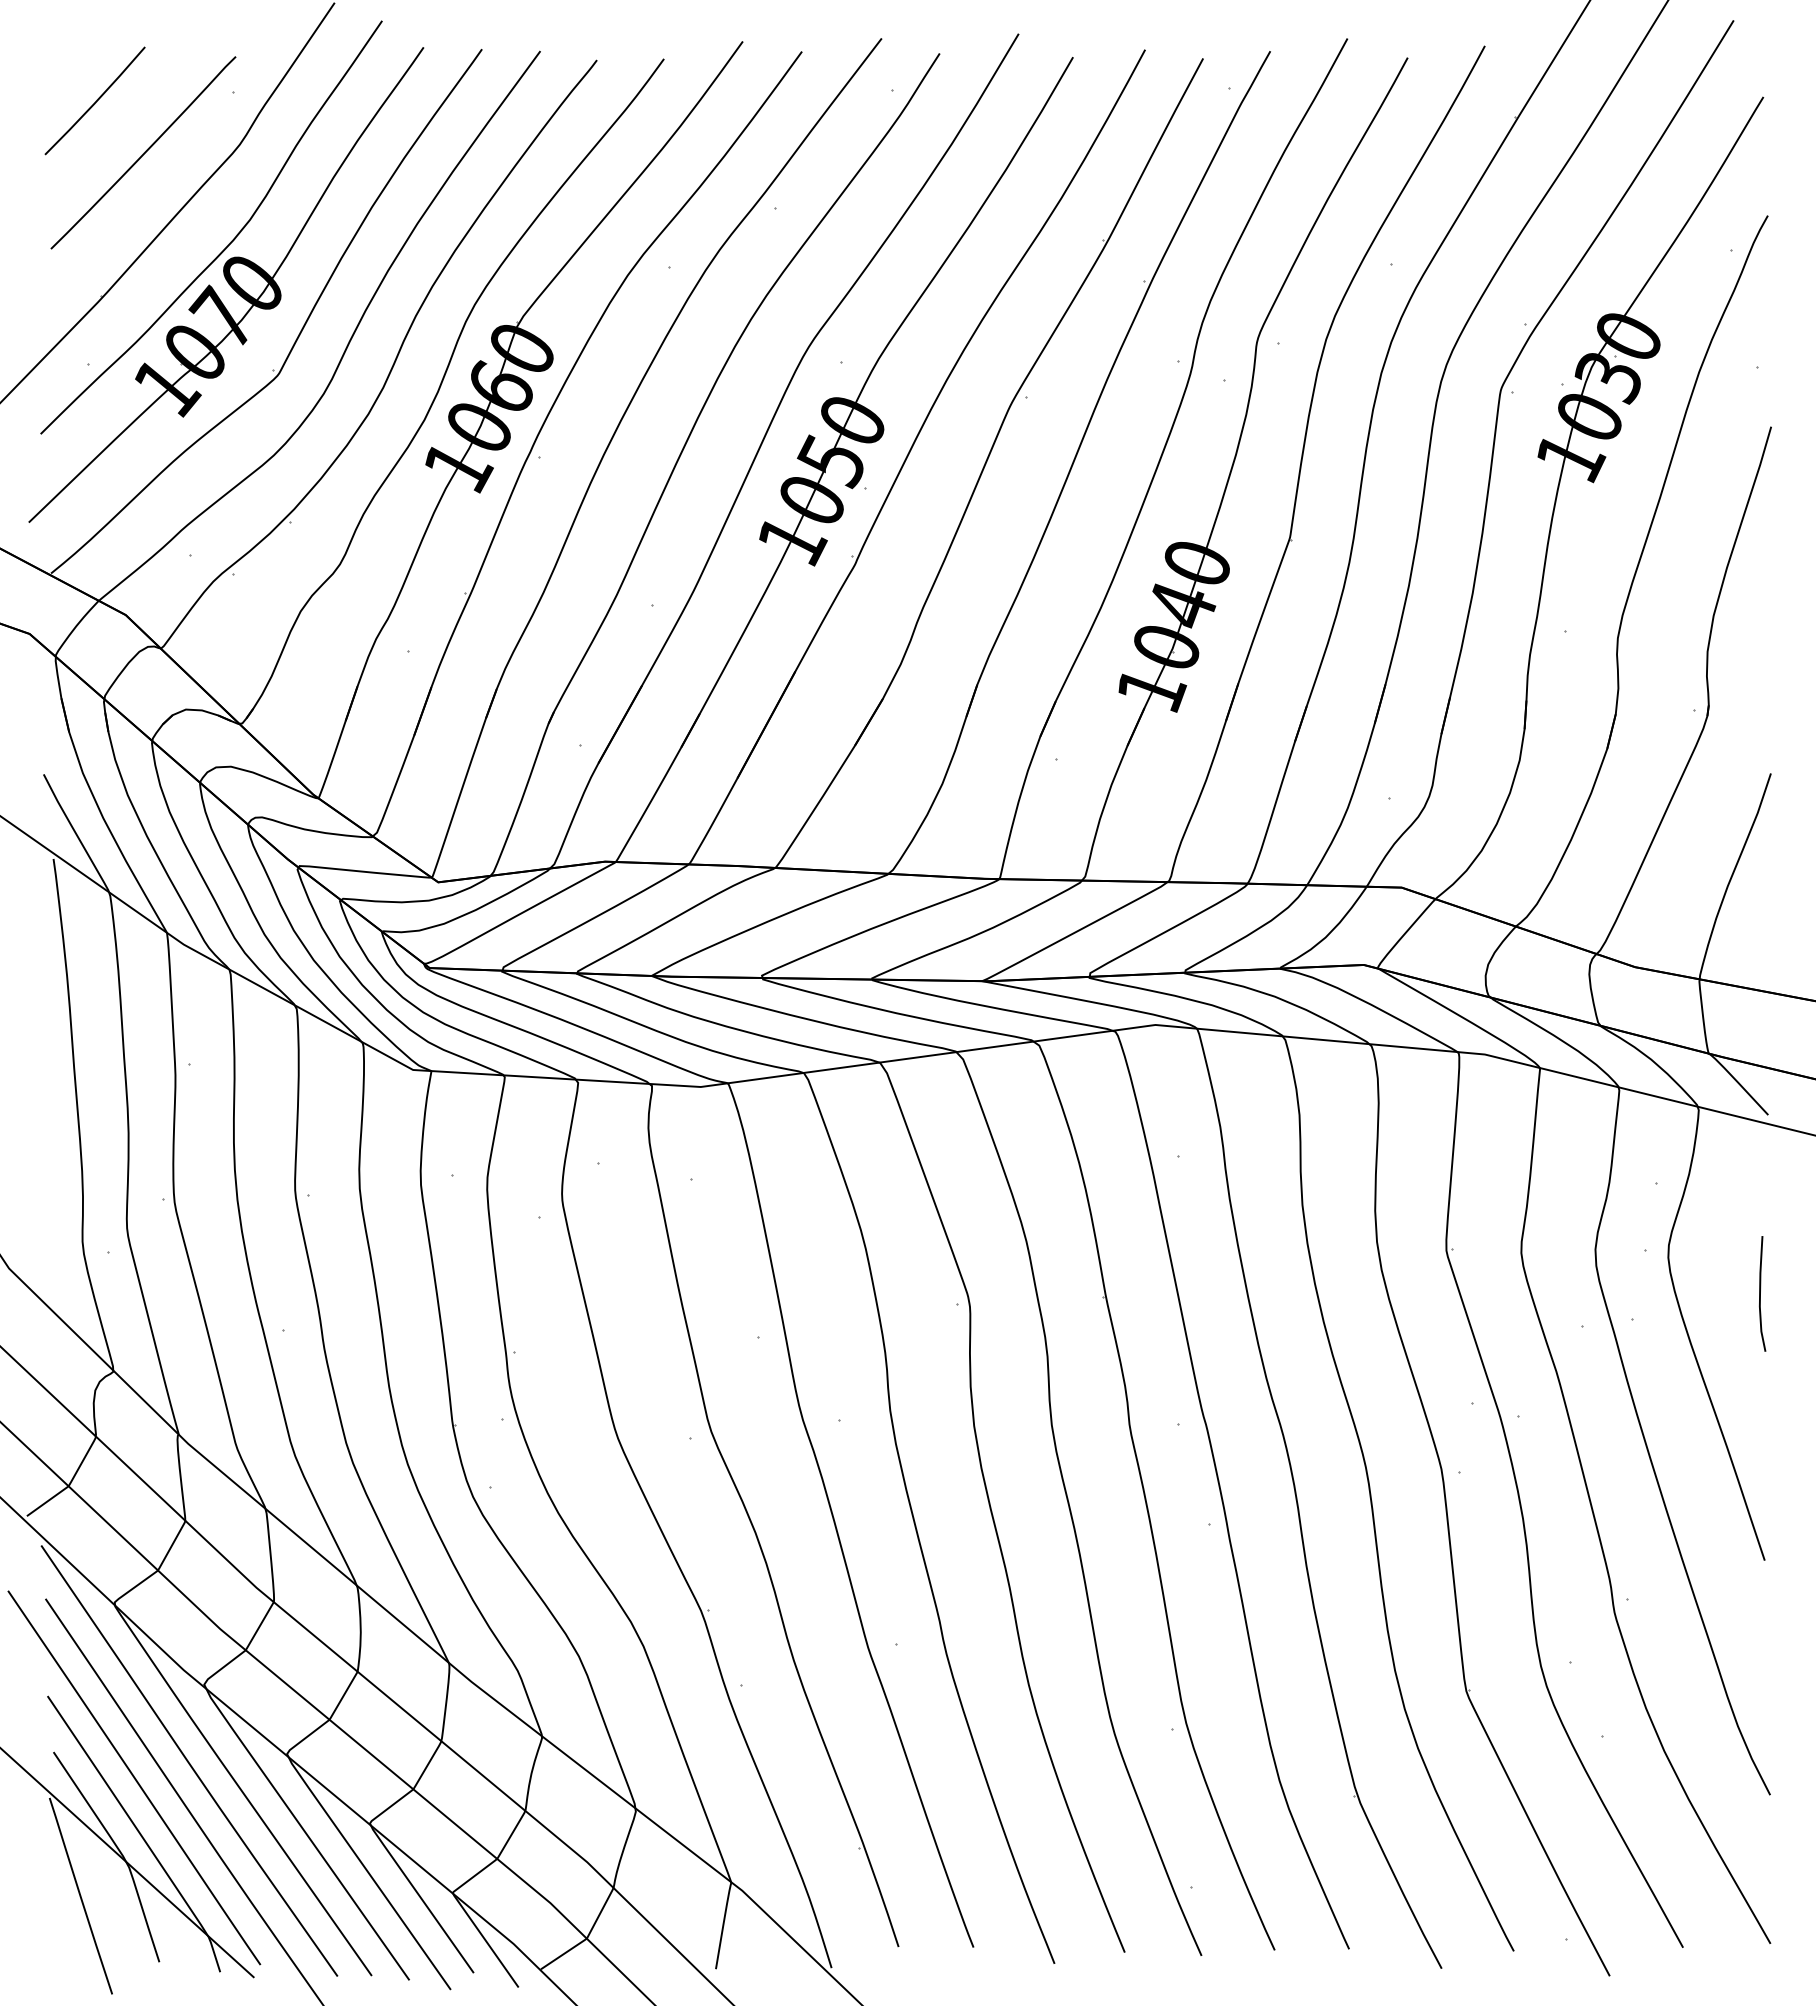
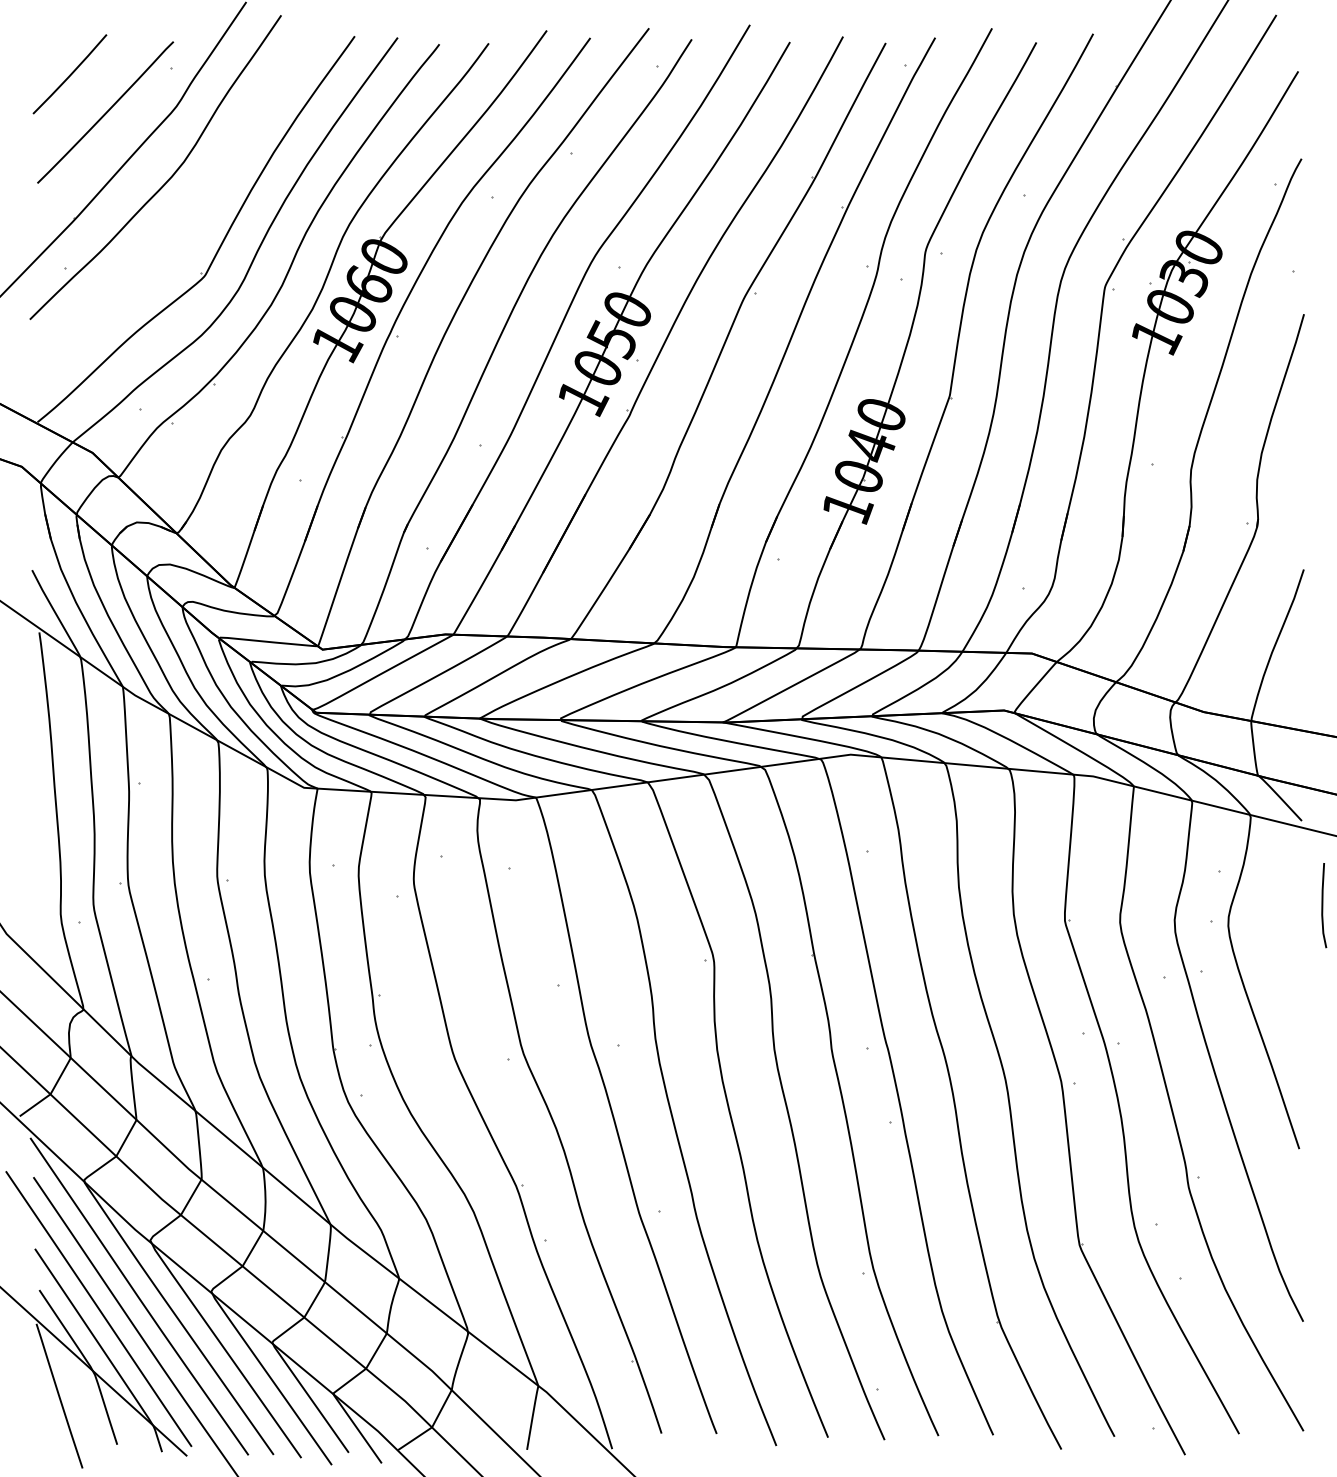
part: (226, 284) -> (166, 209), removed
line: (1760, 1293) -> (1322, 905), moved

